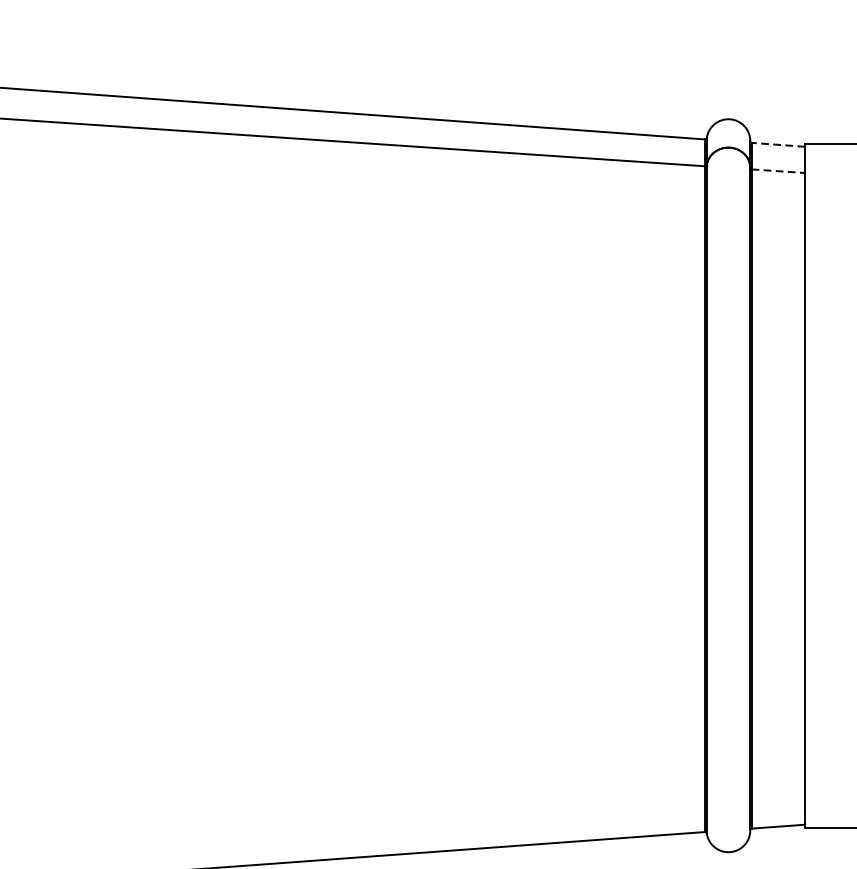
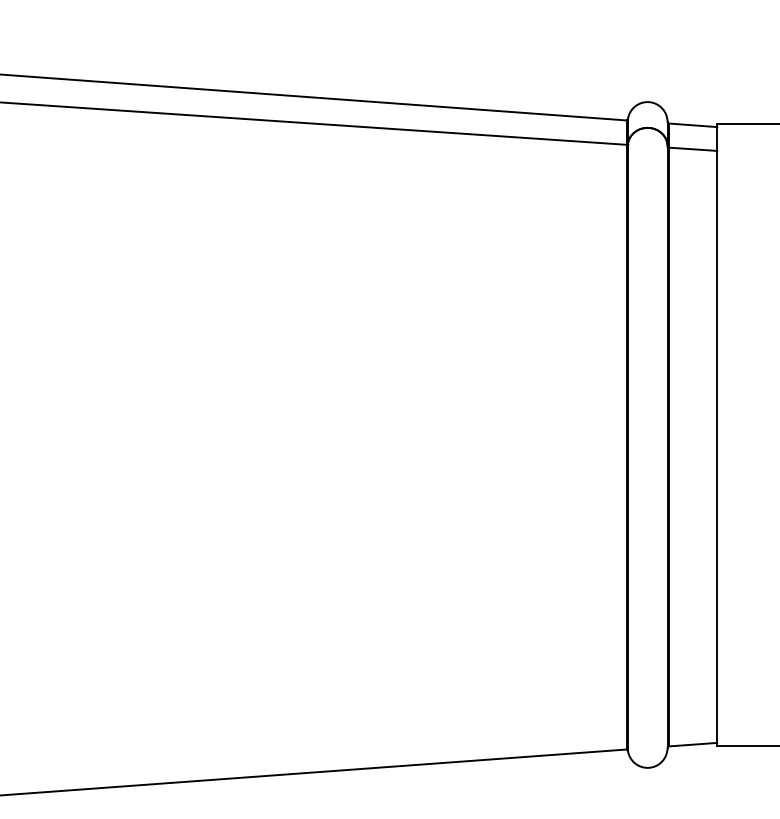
line: (777, 145) -> (692, 125), dashed -> solid
line: (778, 171) -> (693, 149), dashed -> solid

